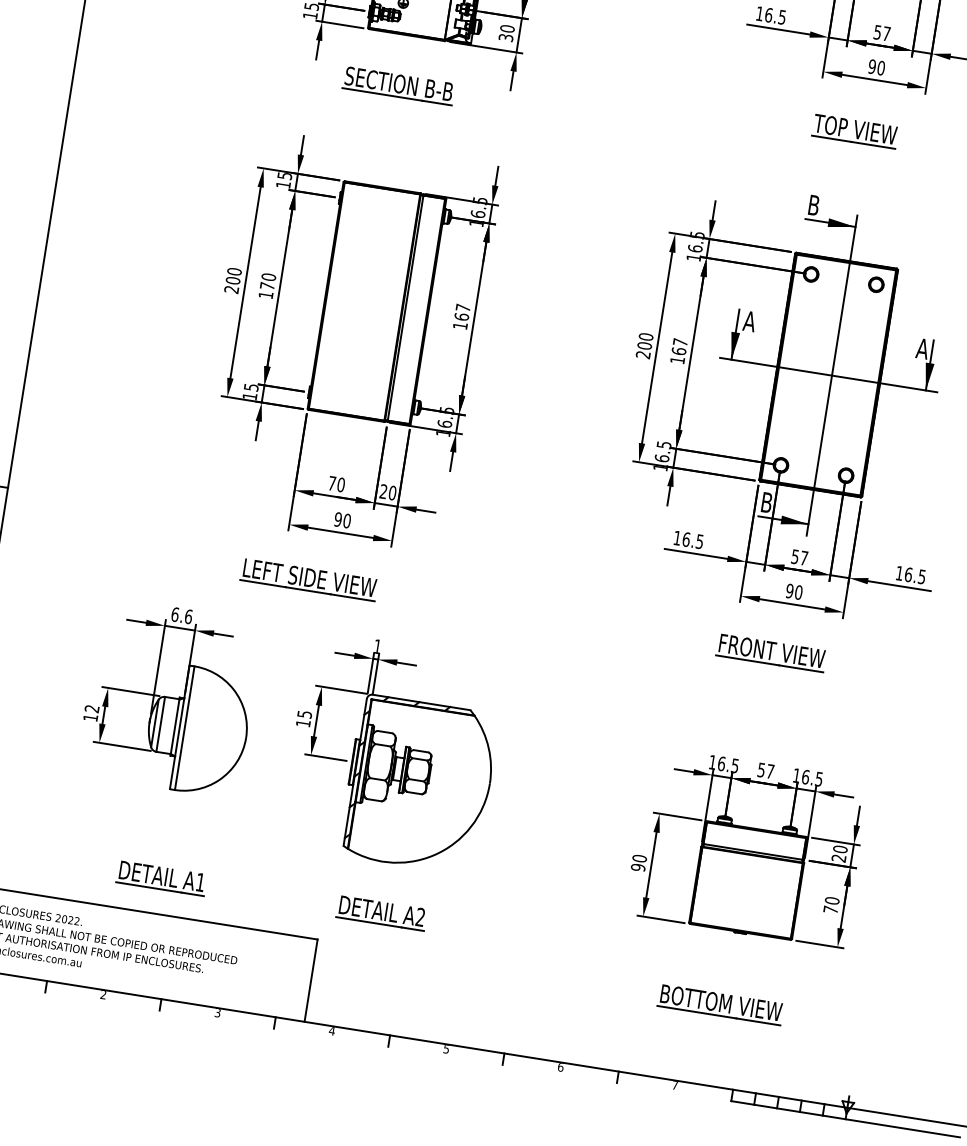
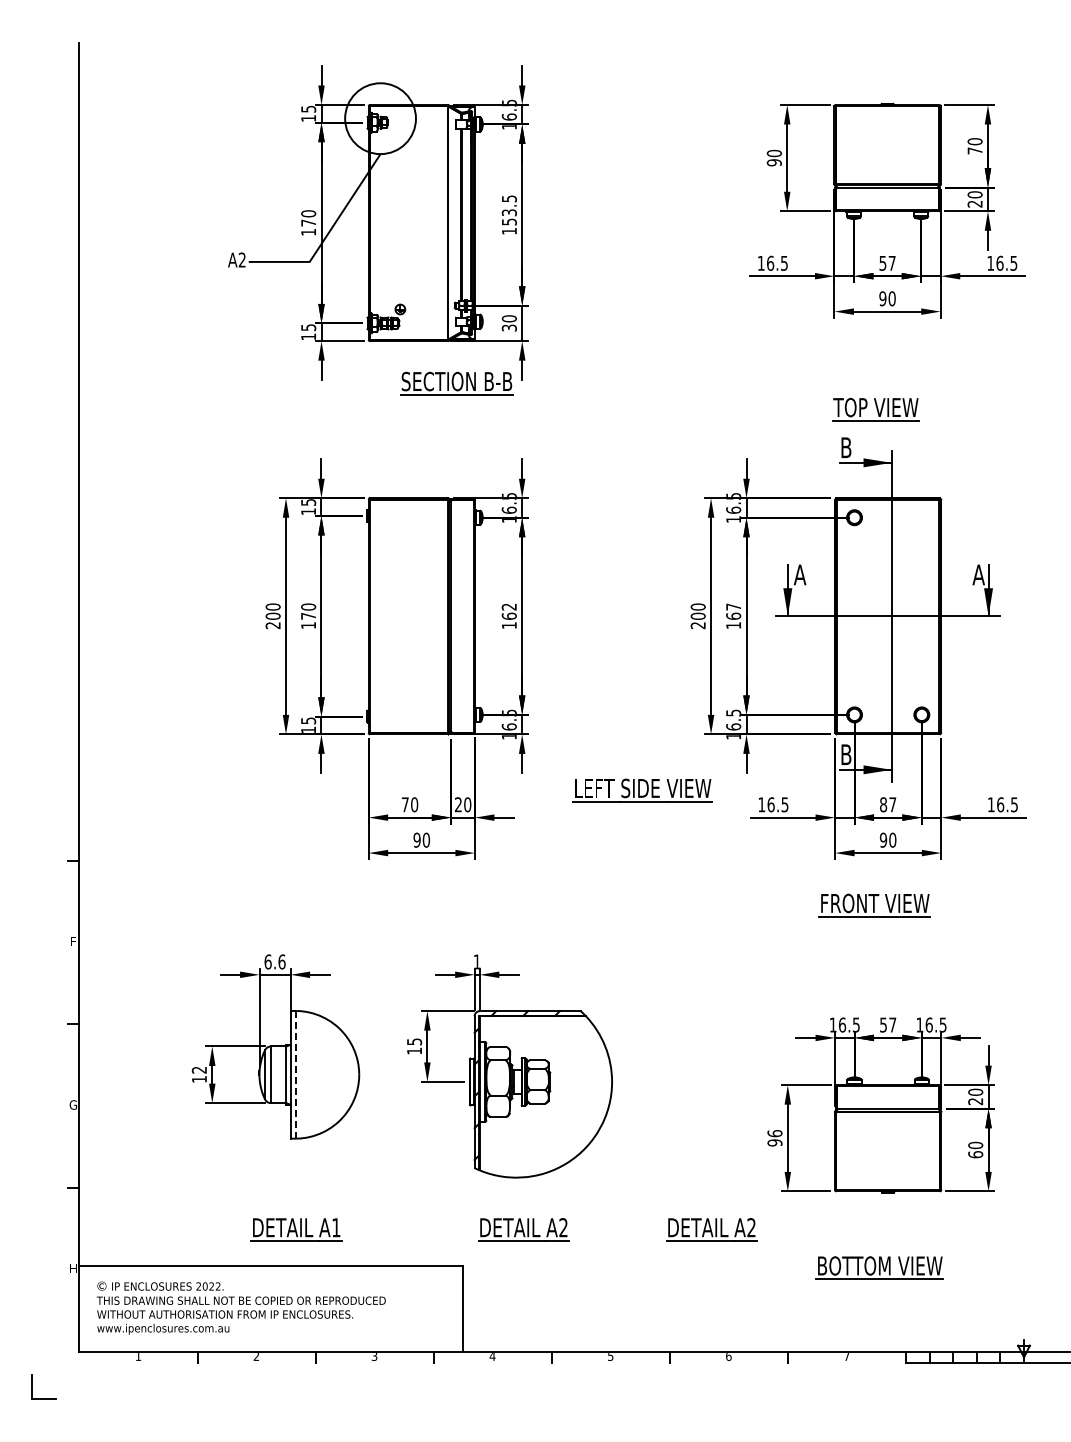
part: (398, 85) -> (456, 383), moved
part: (854, 131) -> (875, 409), moved
part: (876, 284) -> (921, 517), removed
text: (462, 307) -> (508, 606), 167 -> 162
text: (795, 556) -> (883, 804), 57 -> 87
part: (309, 579) -> (642, 790), moved
line: (184, 727) -> (295, 1074), solid -> dashed
text: (639, 858) -> (774, 1133), 90 -> 96
text: (830, 909) -> (975, 1154), 70 -> 60
part: (563, 941) -> (711, 1229), added

